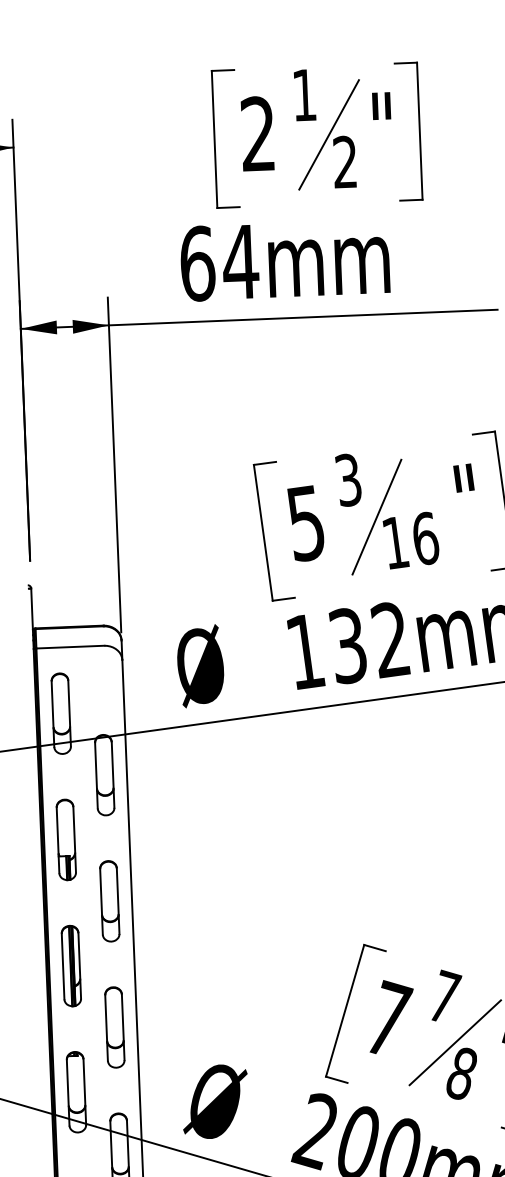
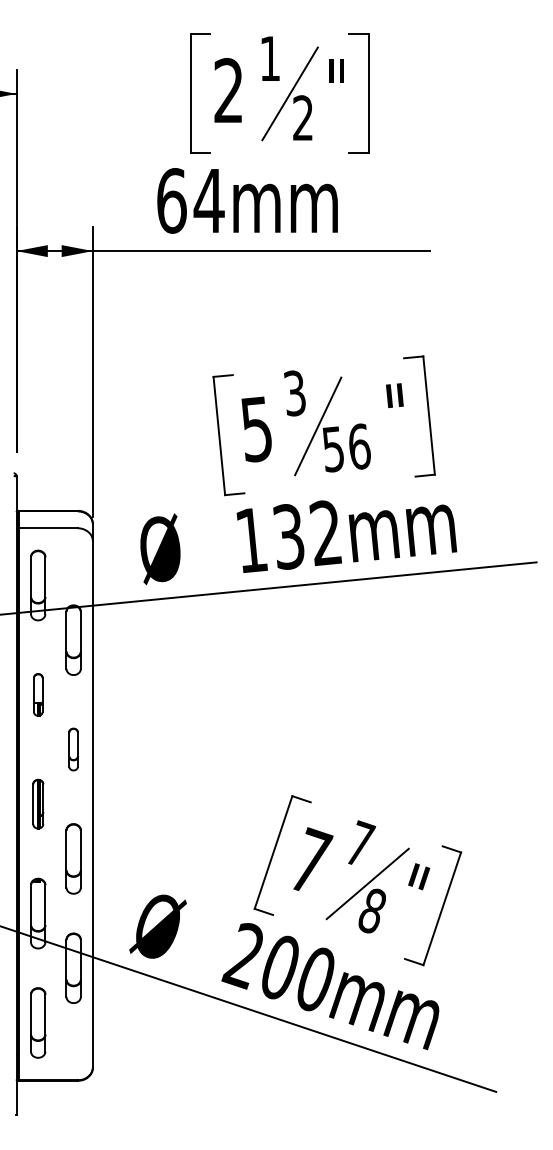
text: (395, 543) -> (333, 449), 16 -> 56
part: (66, 839) -> (38, 694), size x0.6
part: (109, 901) -> (73, 749), size x0.6
part: (71, 965) -> (38, 803), size x0.7

